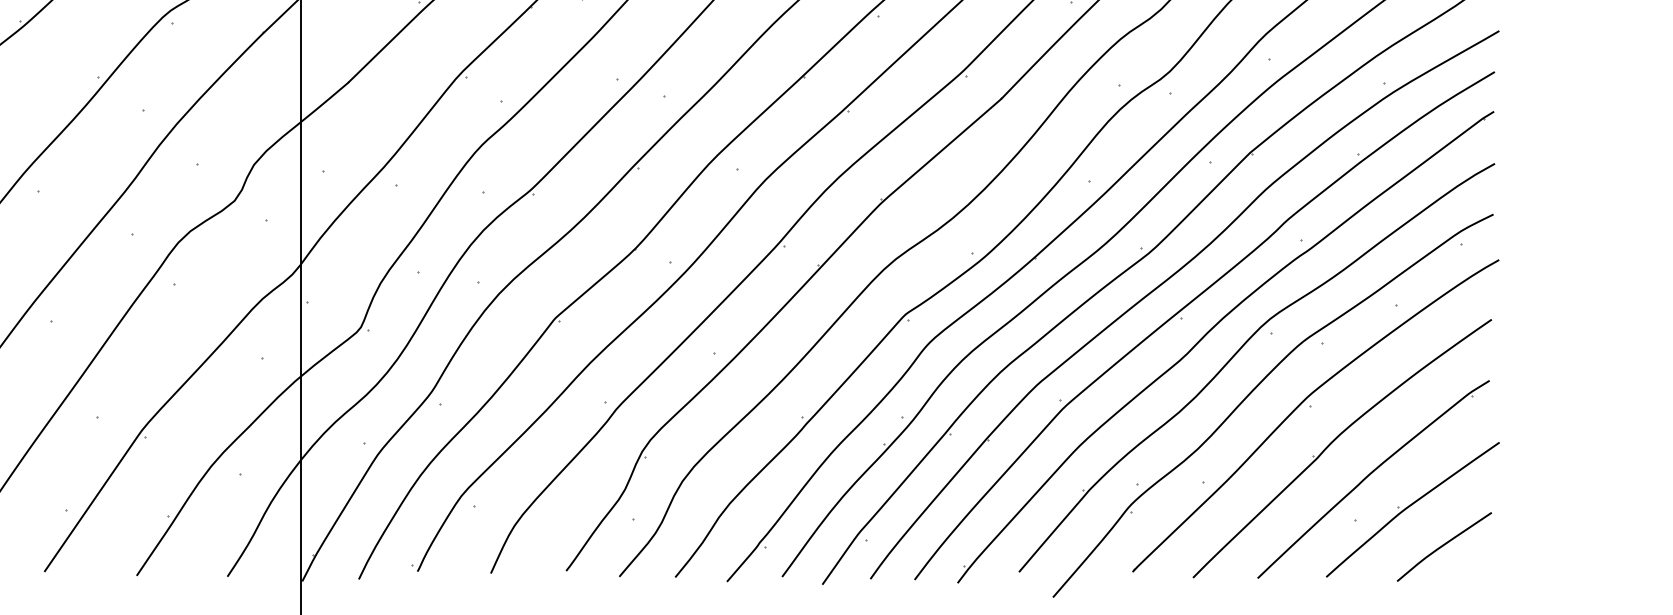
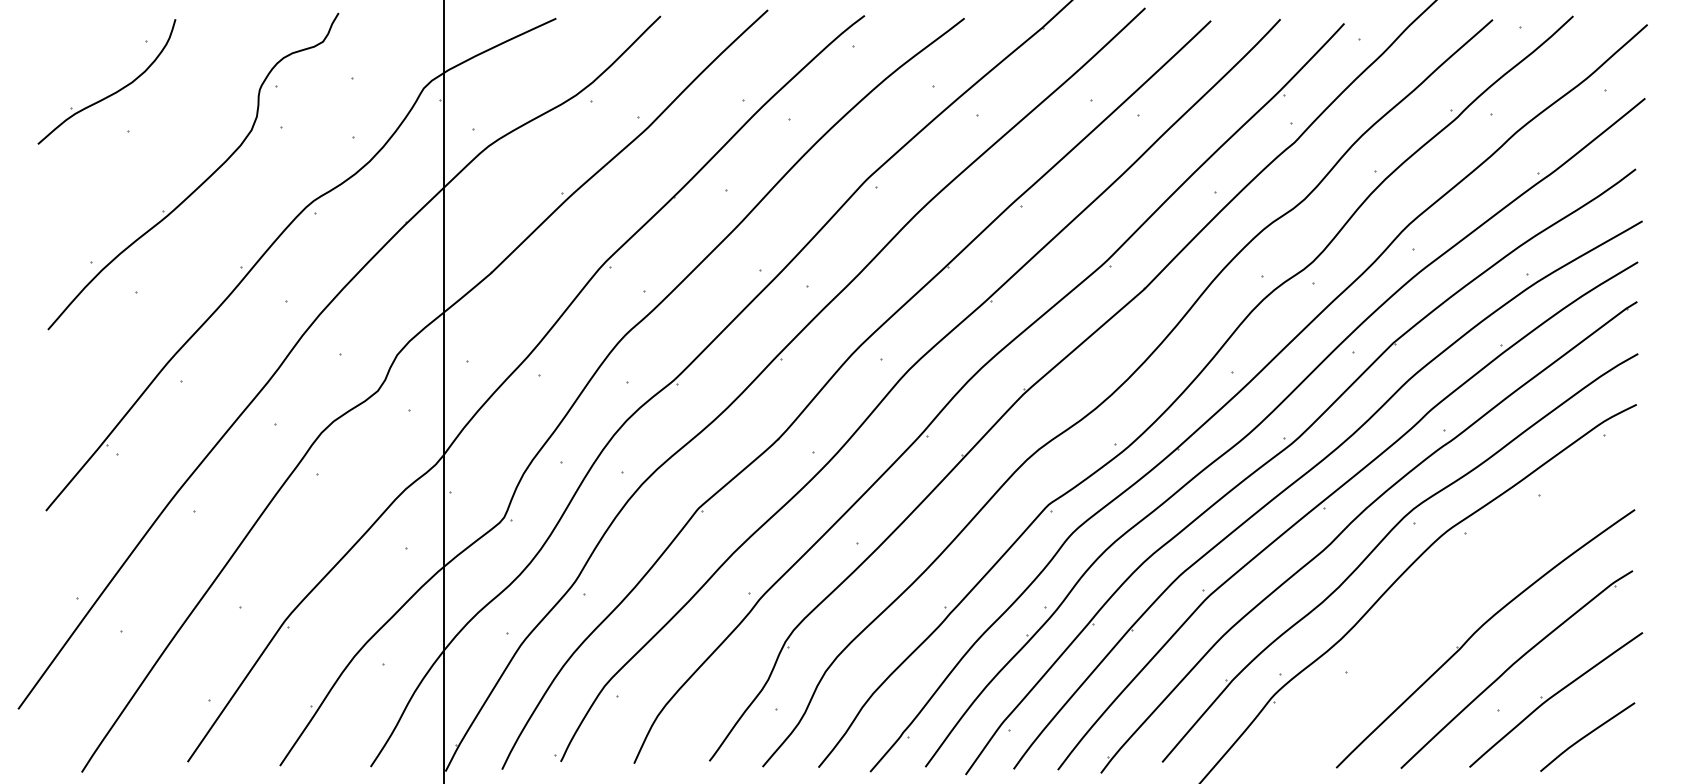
part: (1310, 407) -> (1453, 597), removed

